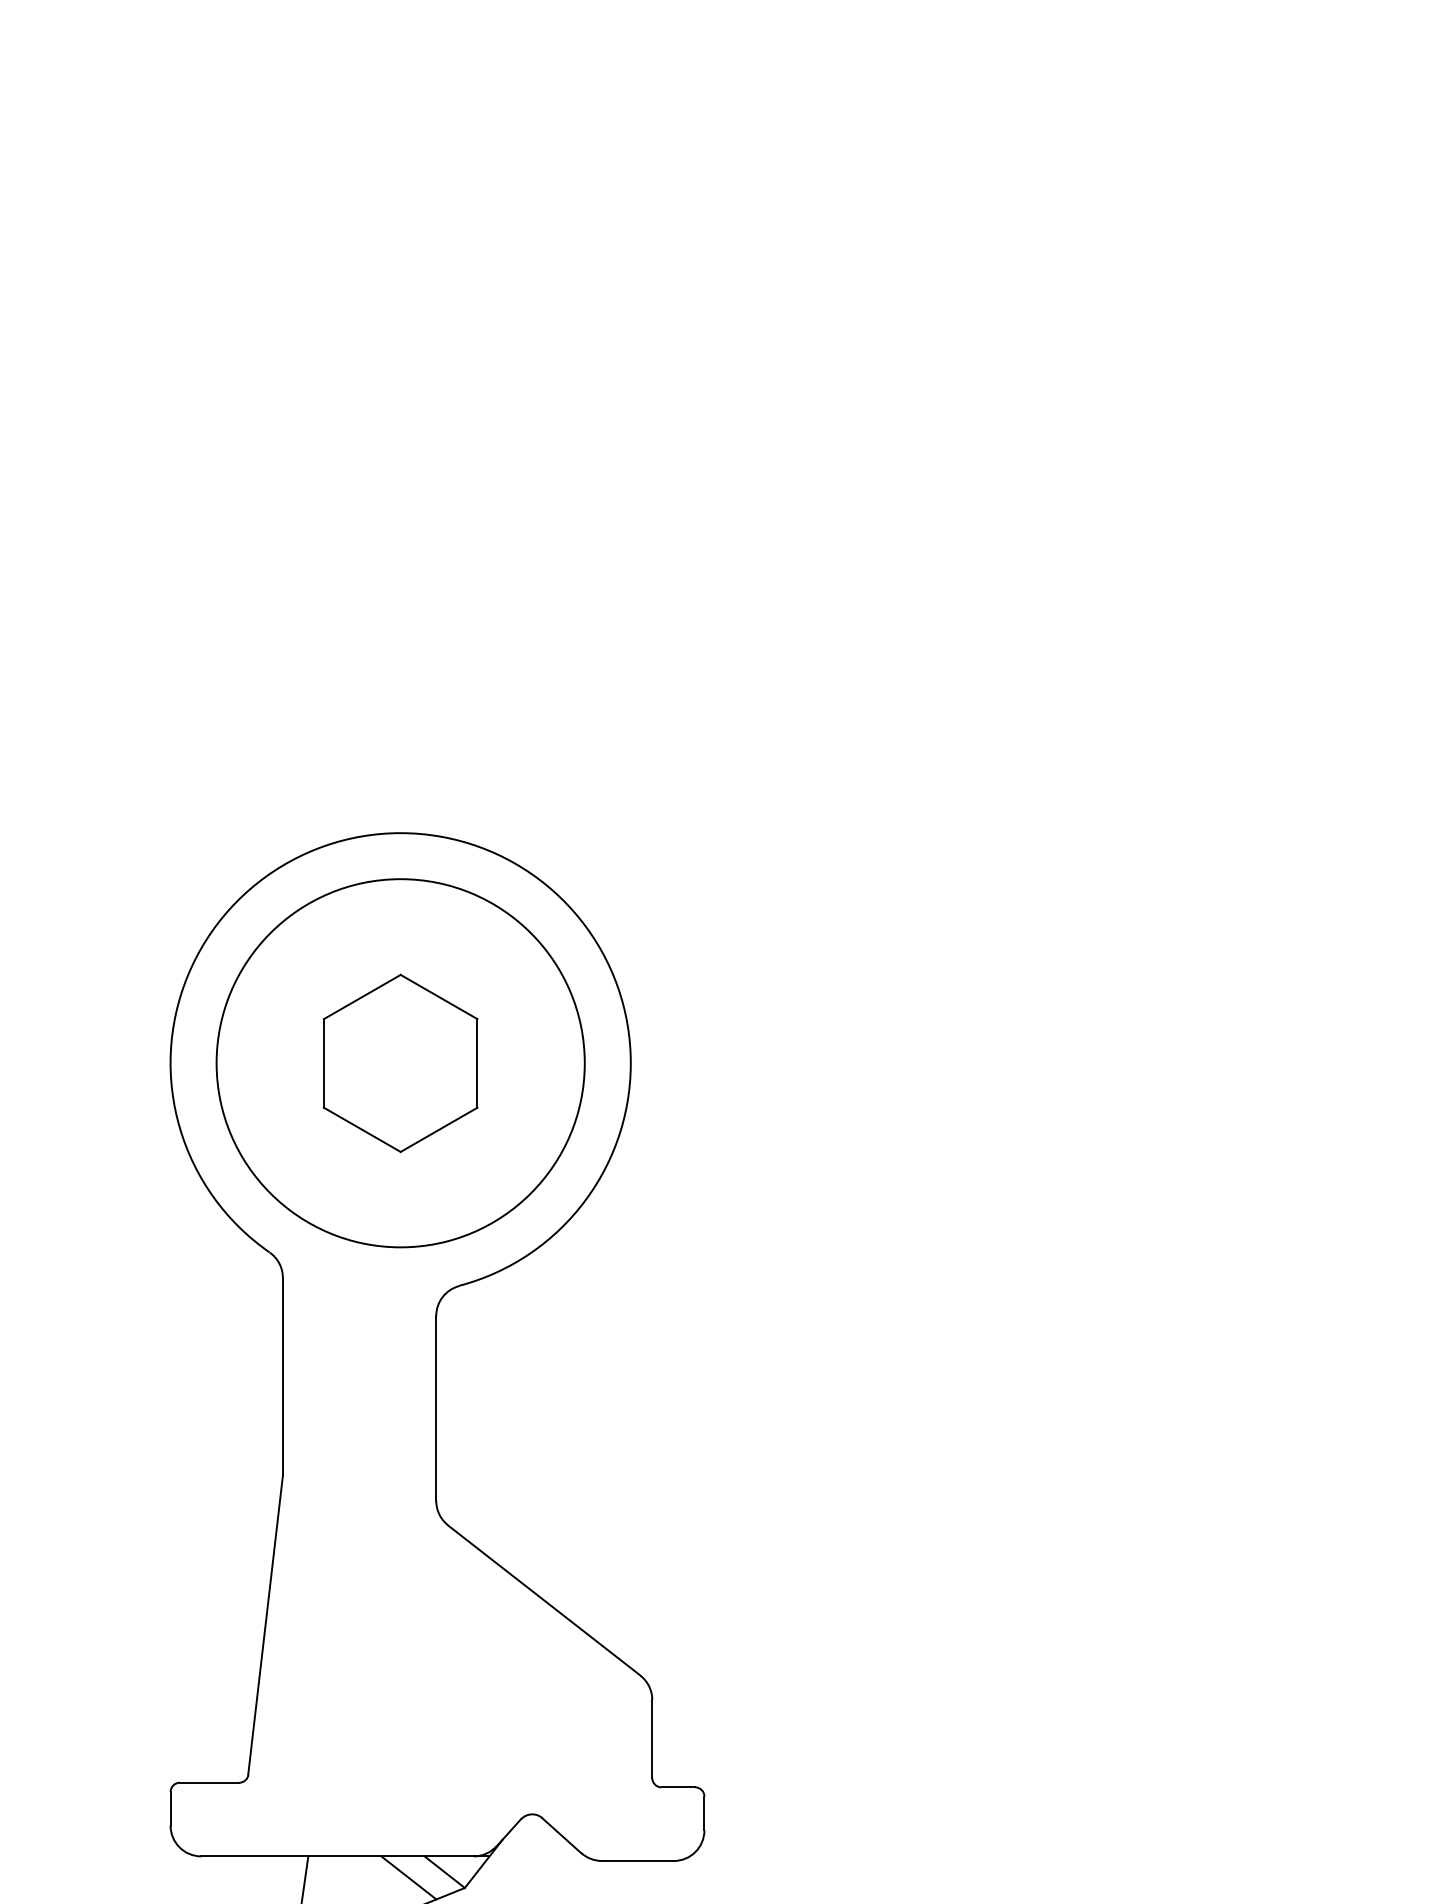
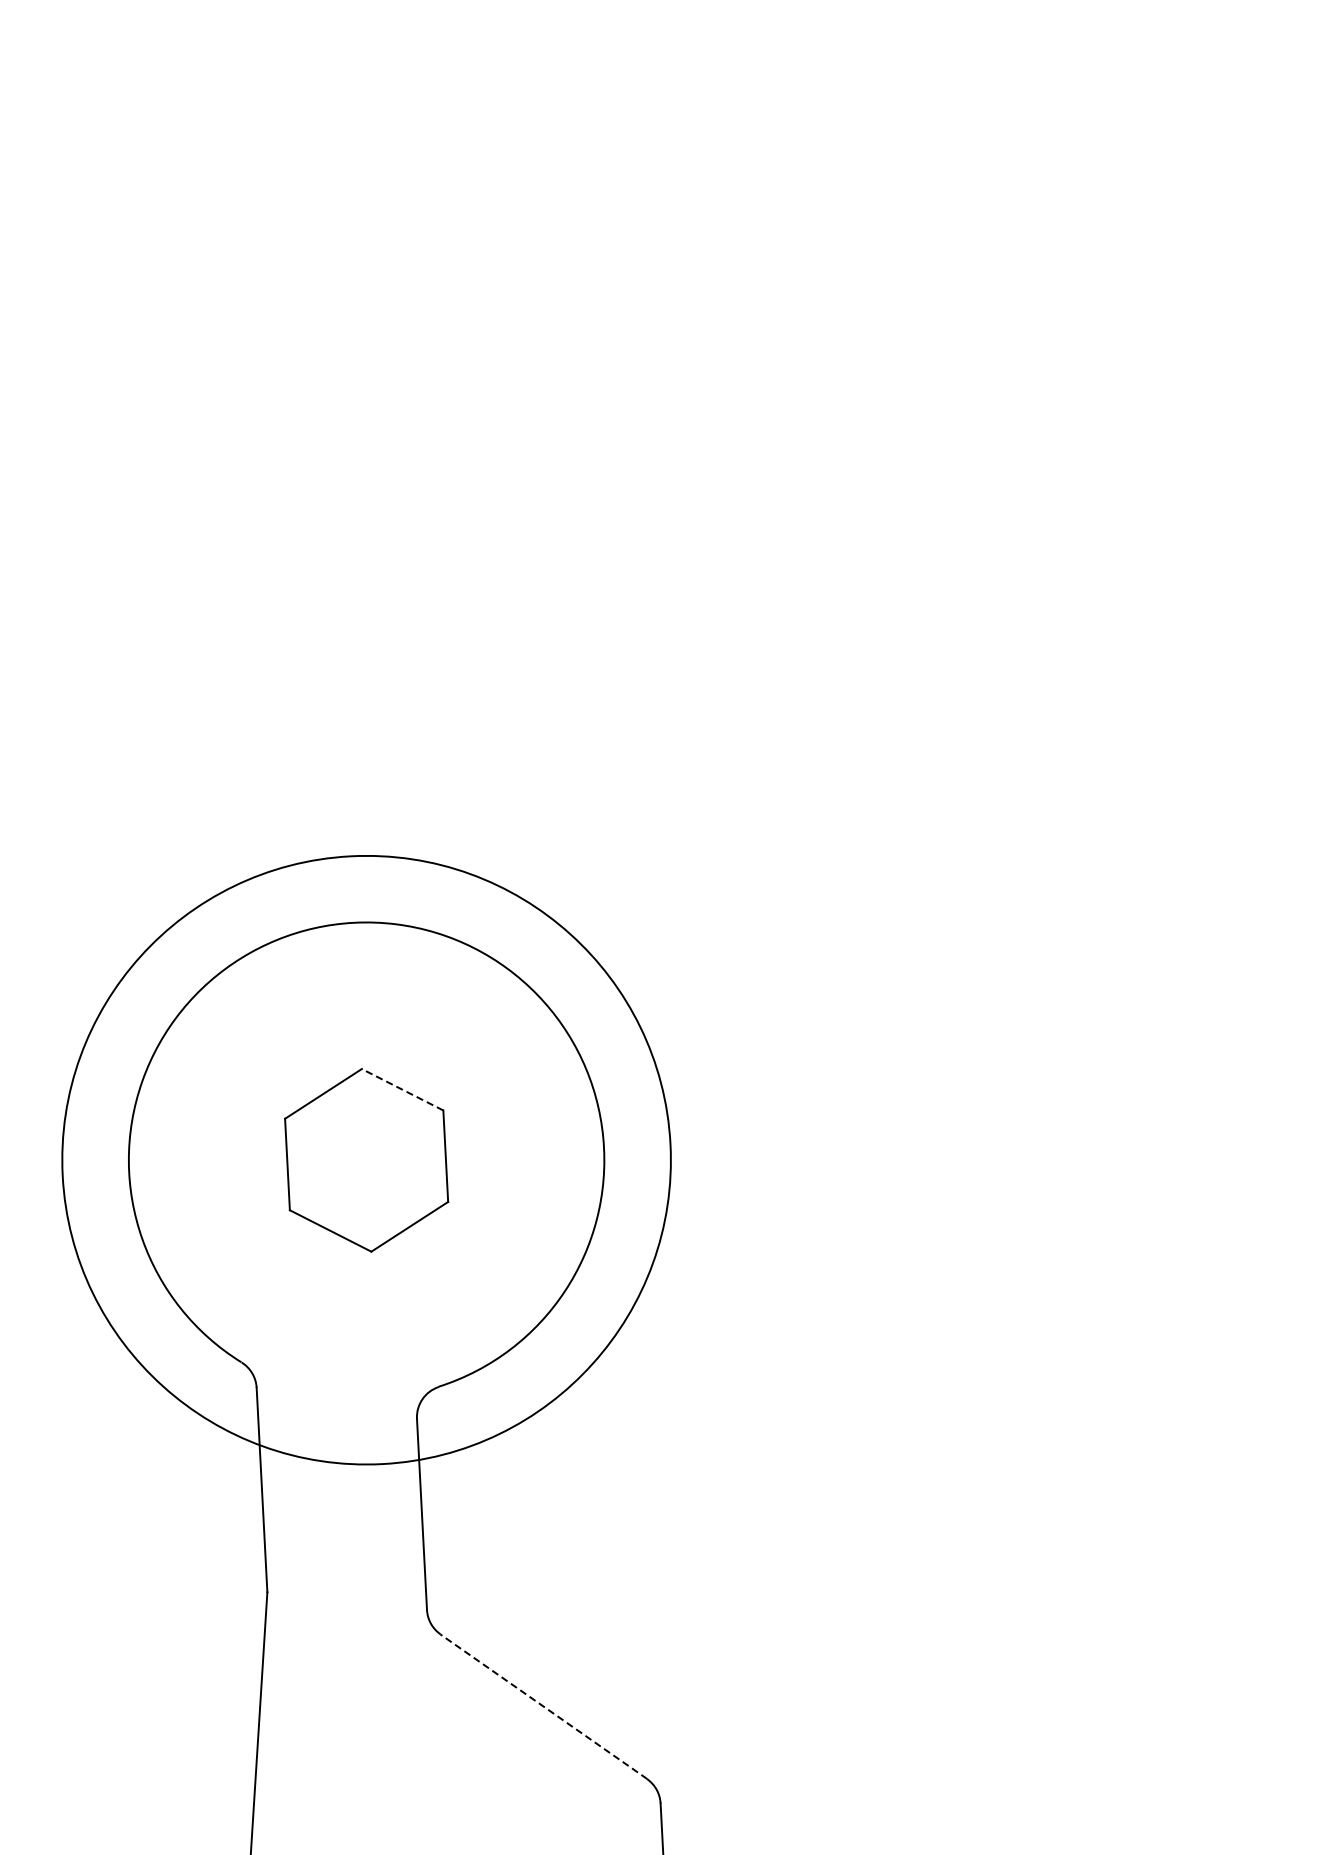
line: (438, 996) -> (401, 1089), solid -> dashed
circle: (400, 1063) -> (366, 1160), size x1.6
line: (543, 1600) -> (542, 1706), solid -> dashed

